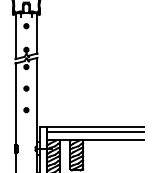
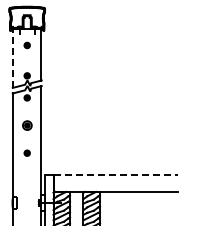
line: (15, 35) -> (13, 57), solid -> dashed
part: (25, 88) -> (26, 125), size x1.6
line: (95, 127) -> (116, 175), solid -> dashed
line: (95, 131) -> (115, 180), removed

